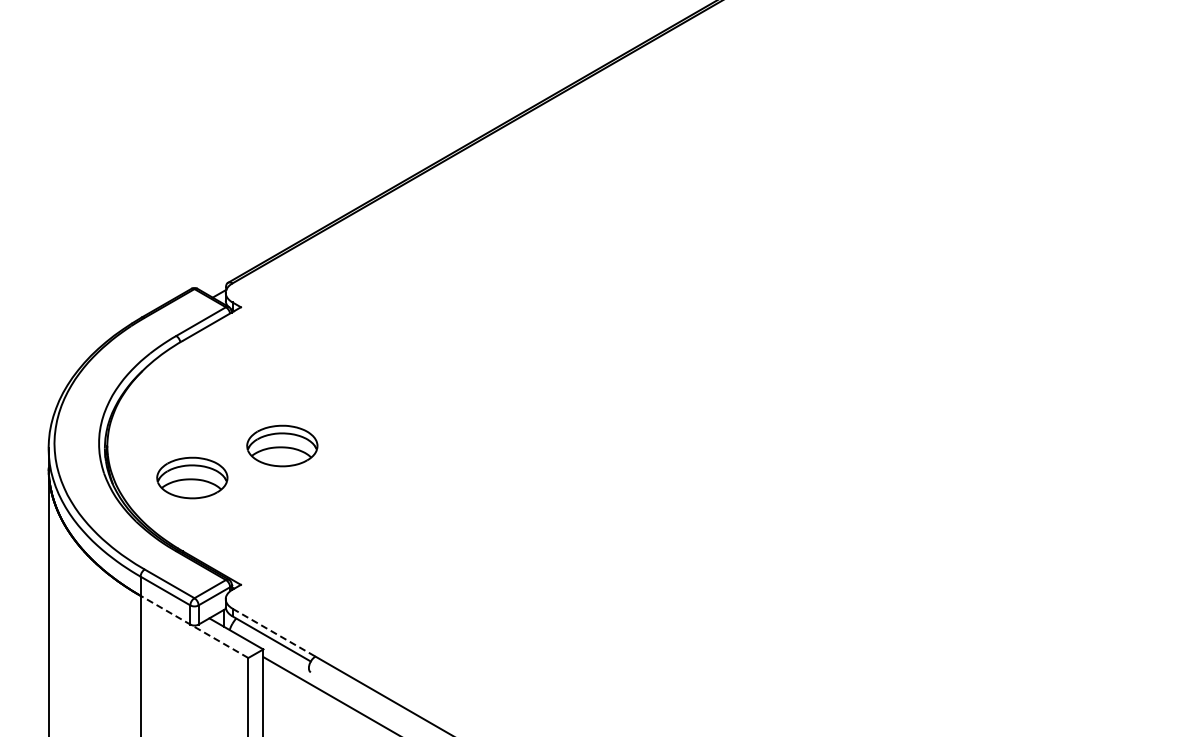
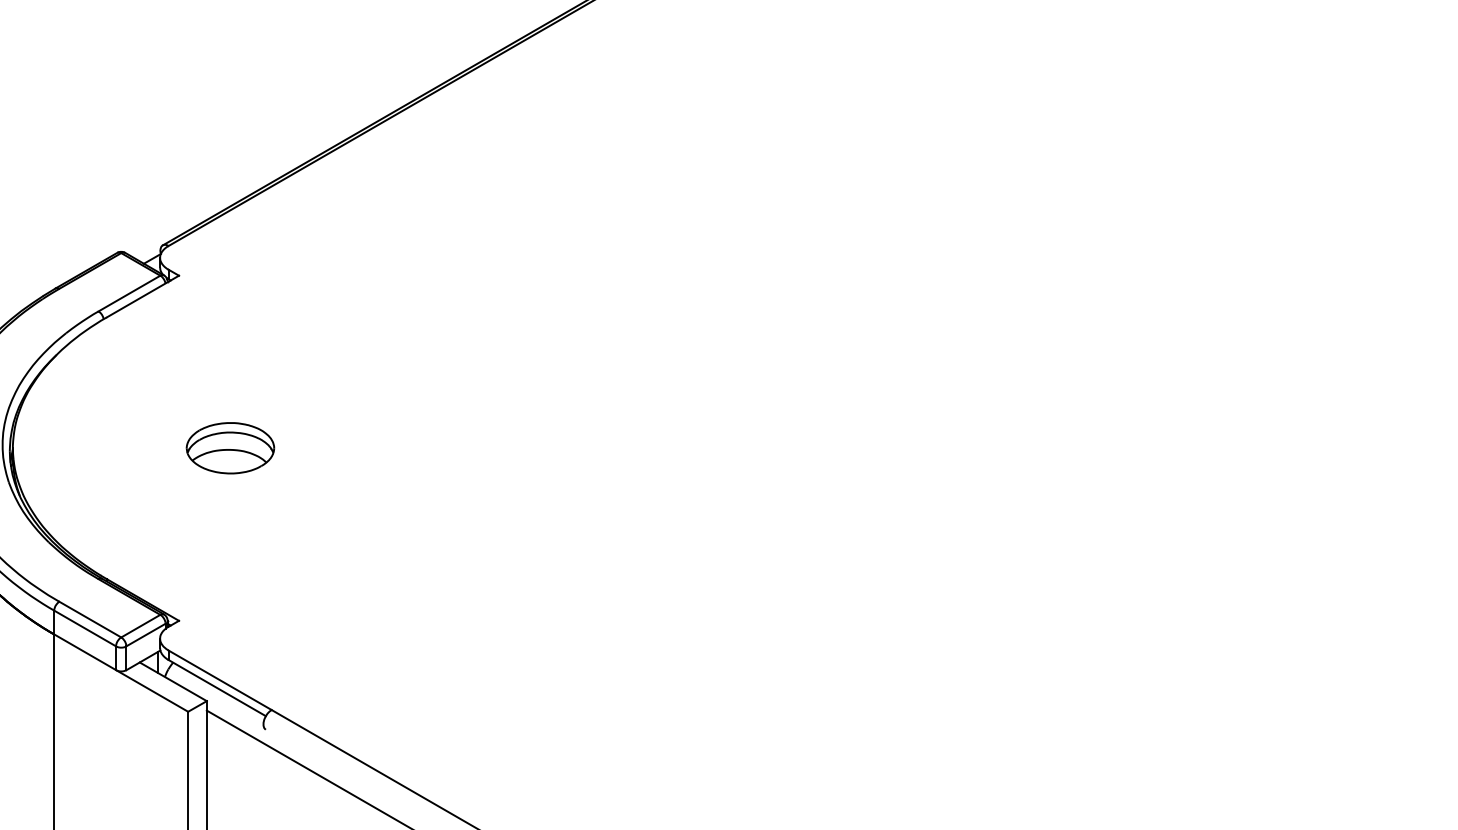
part: (192, 477) -> (118, 487), removed
line: (193, 626) -> (120, 672), dashed -> solid
line: (274, 632) -> (220, 680), dashed -> solid

